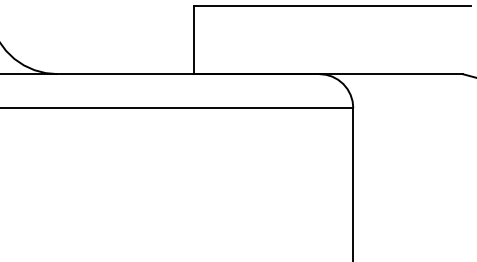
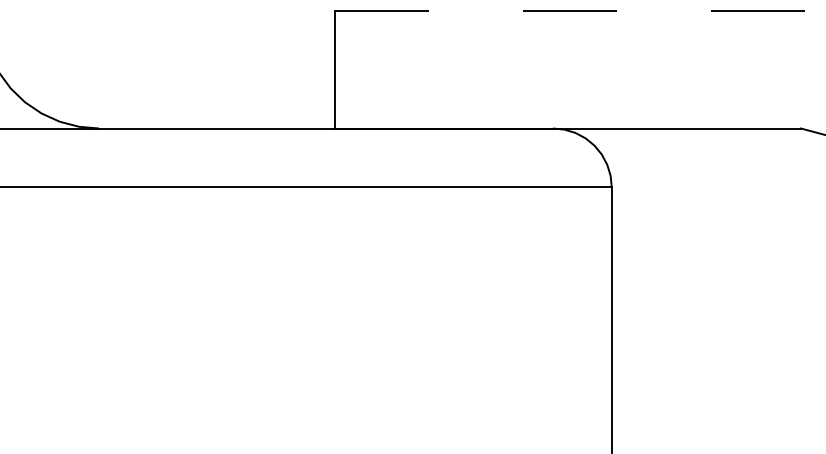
line: (332, 6) -> (575, 11), solid -> dashed

